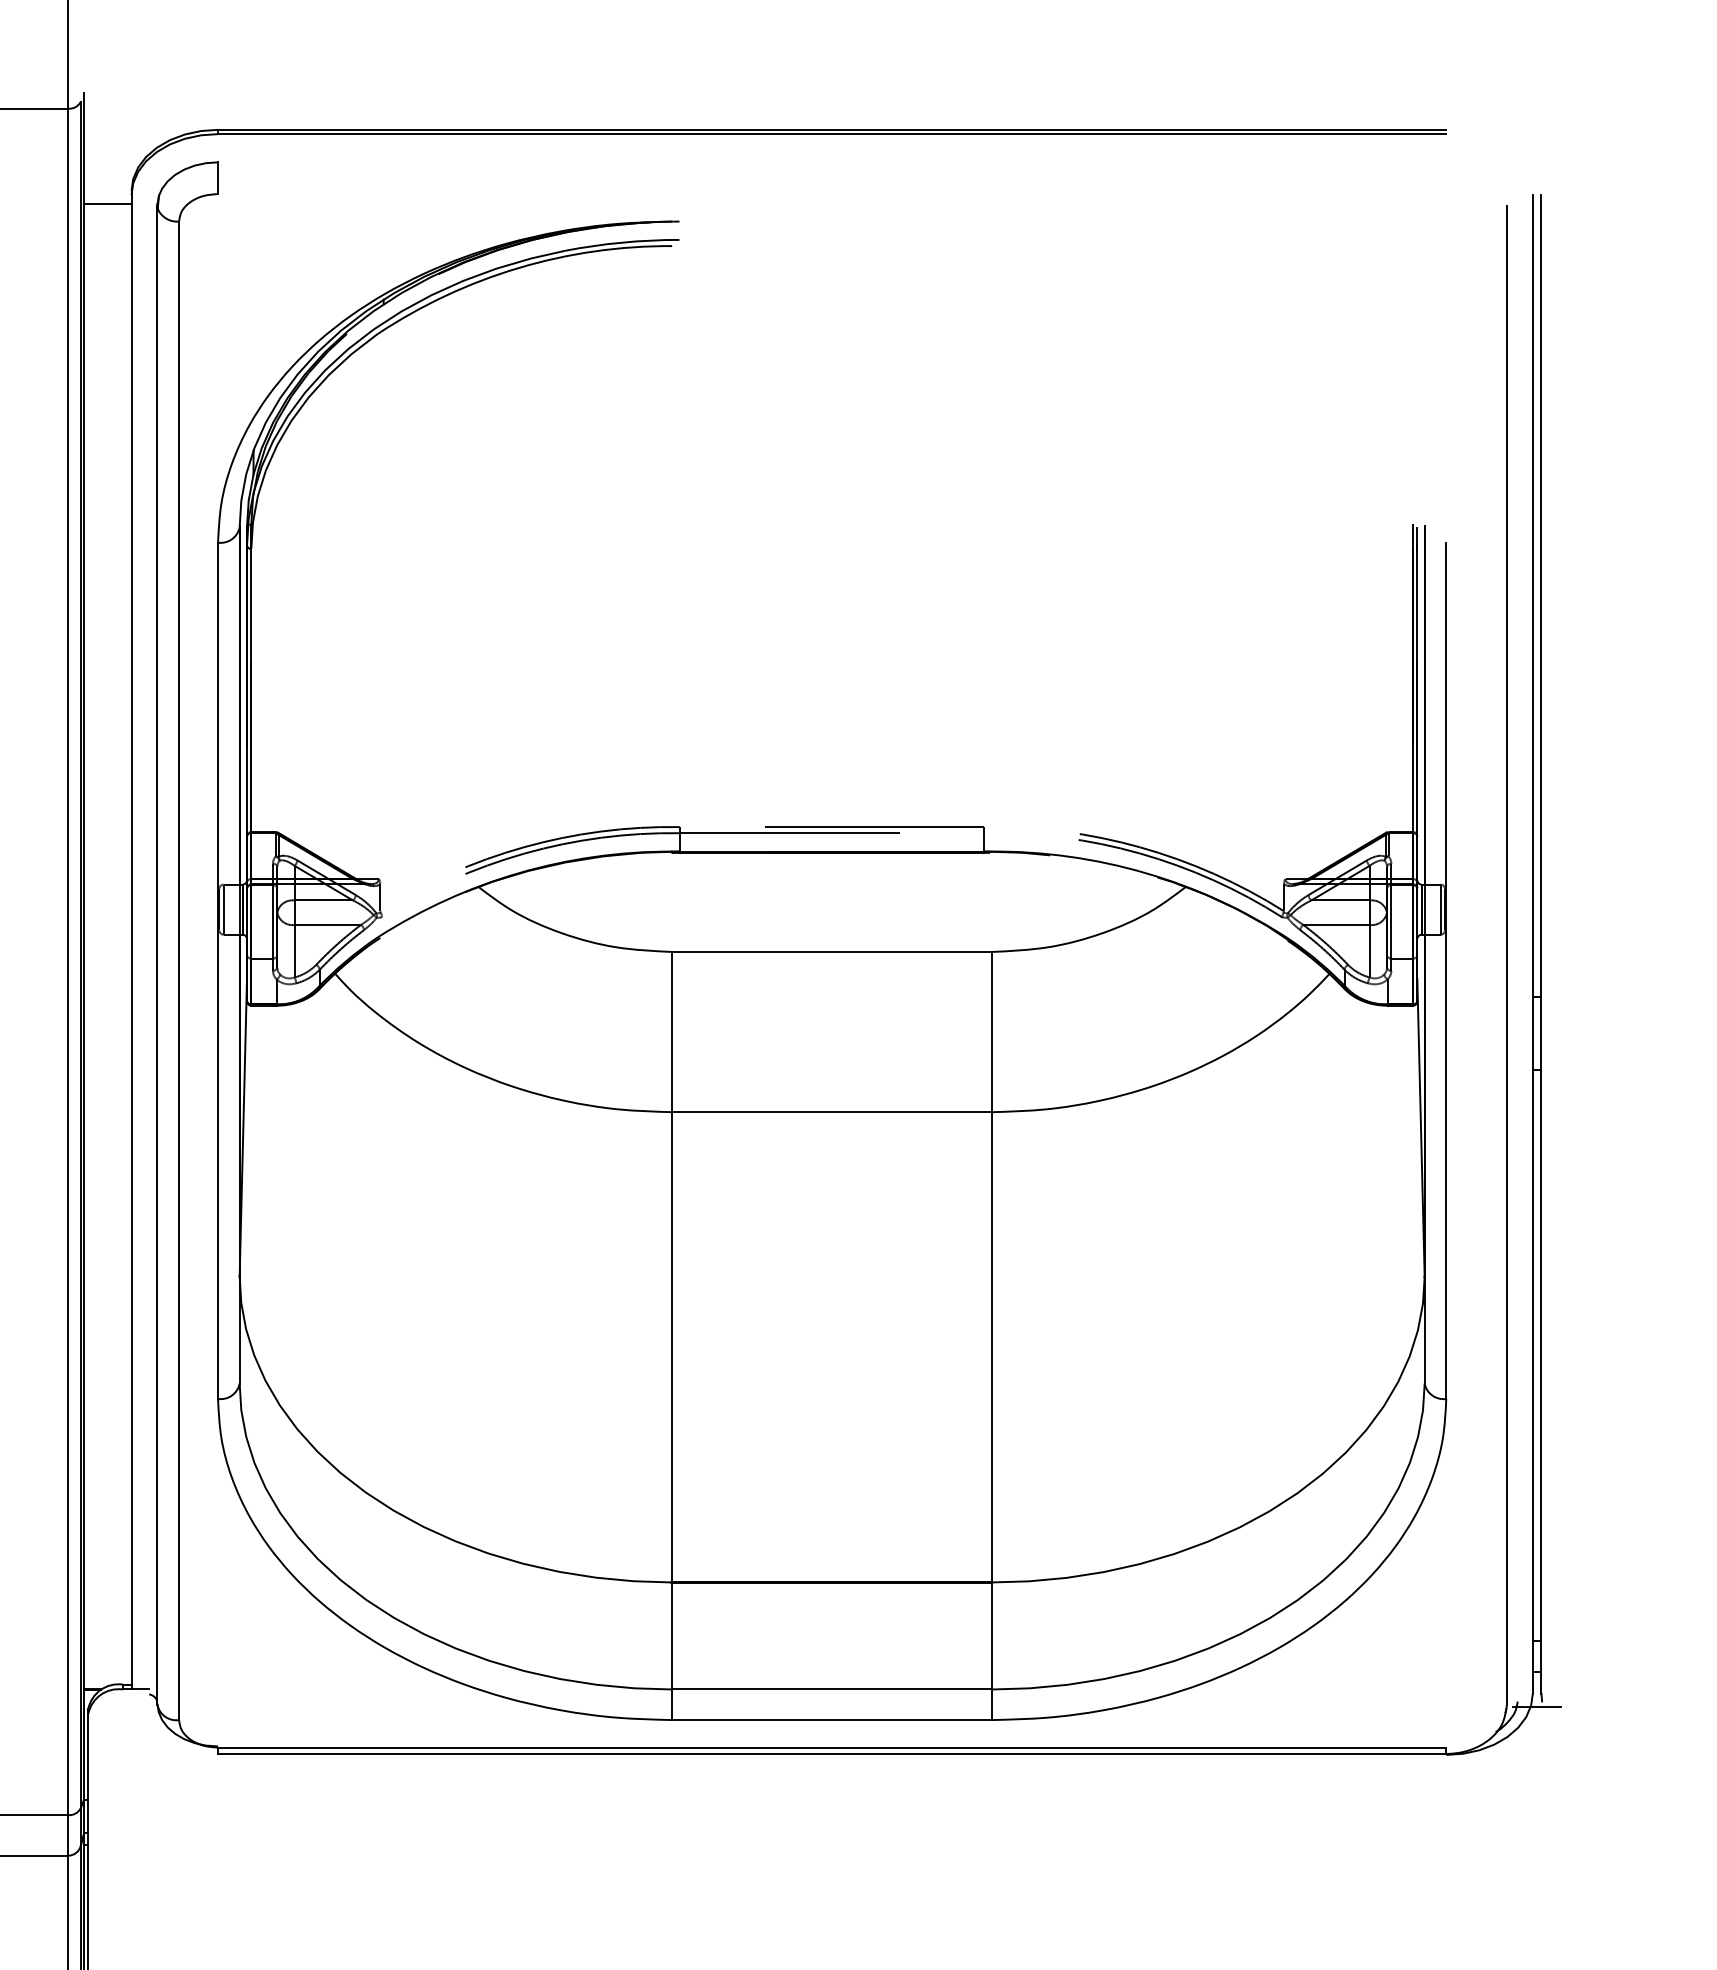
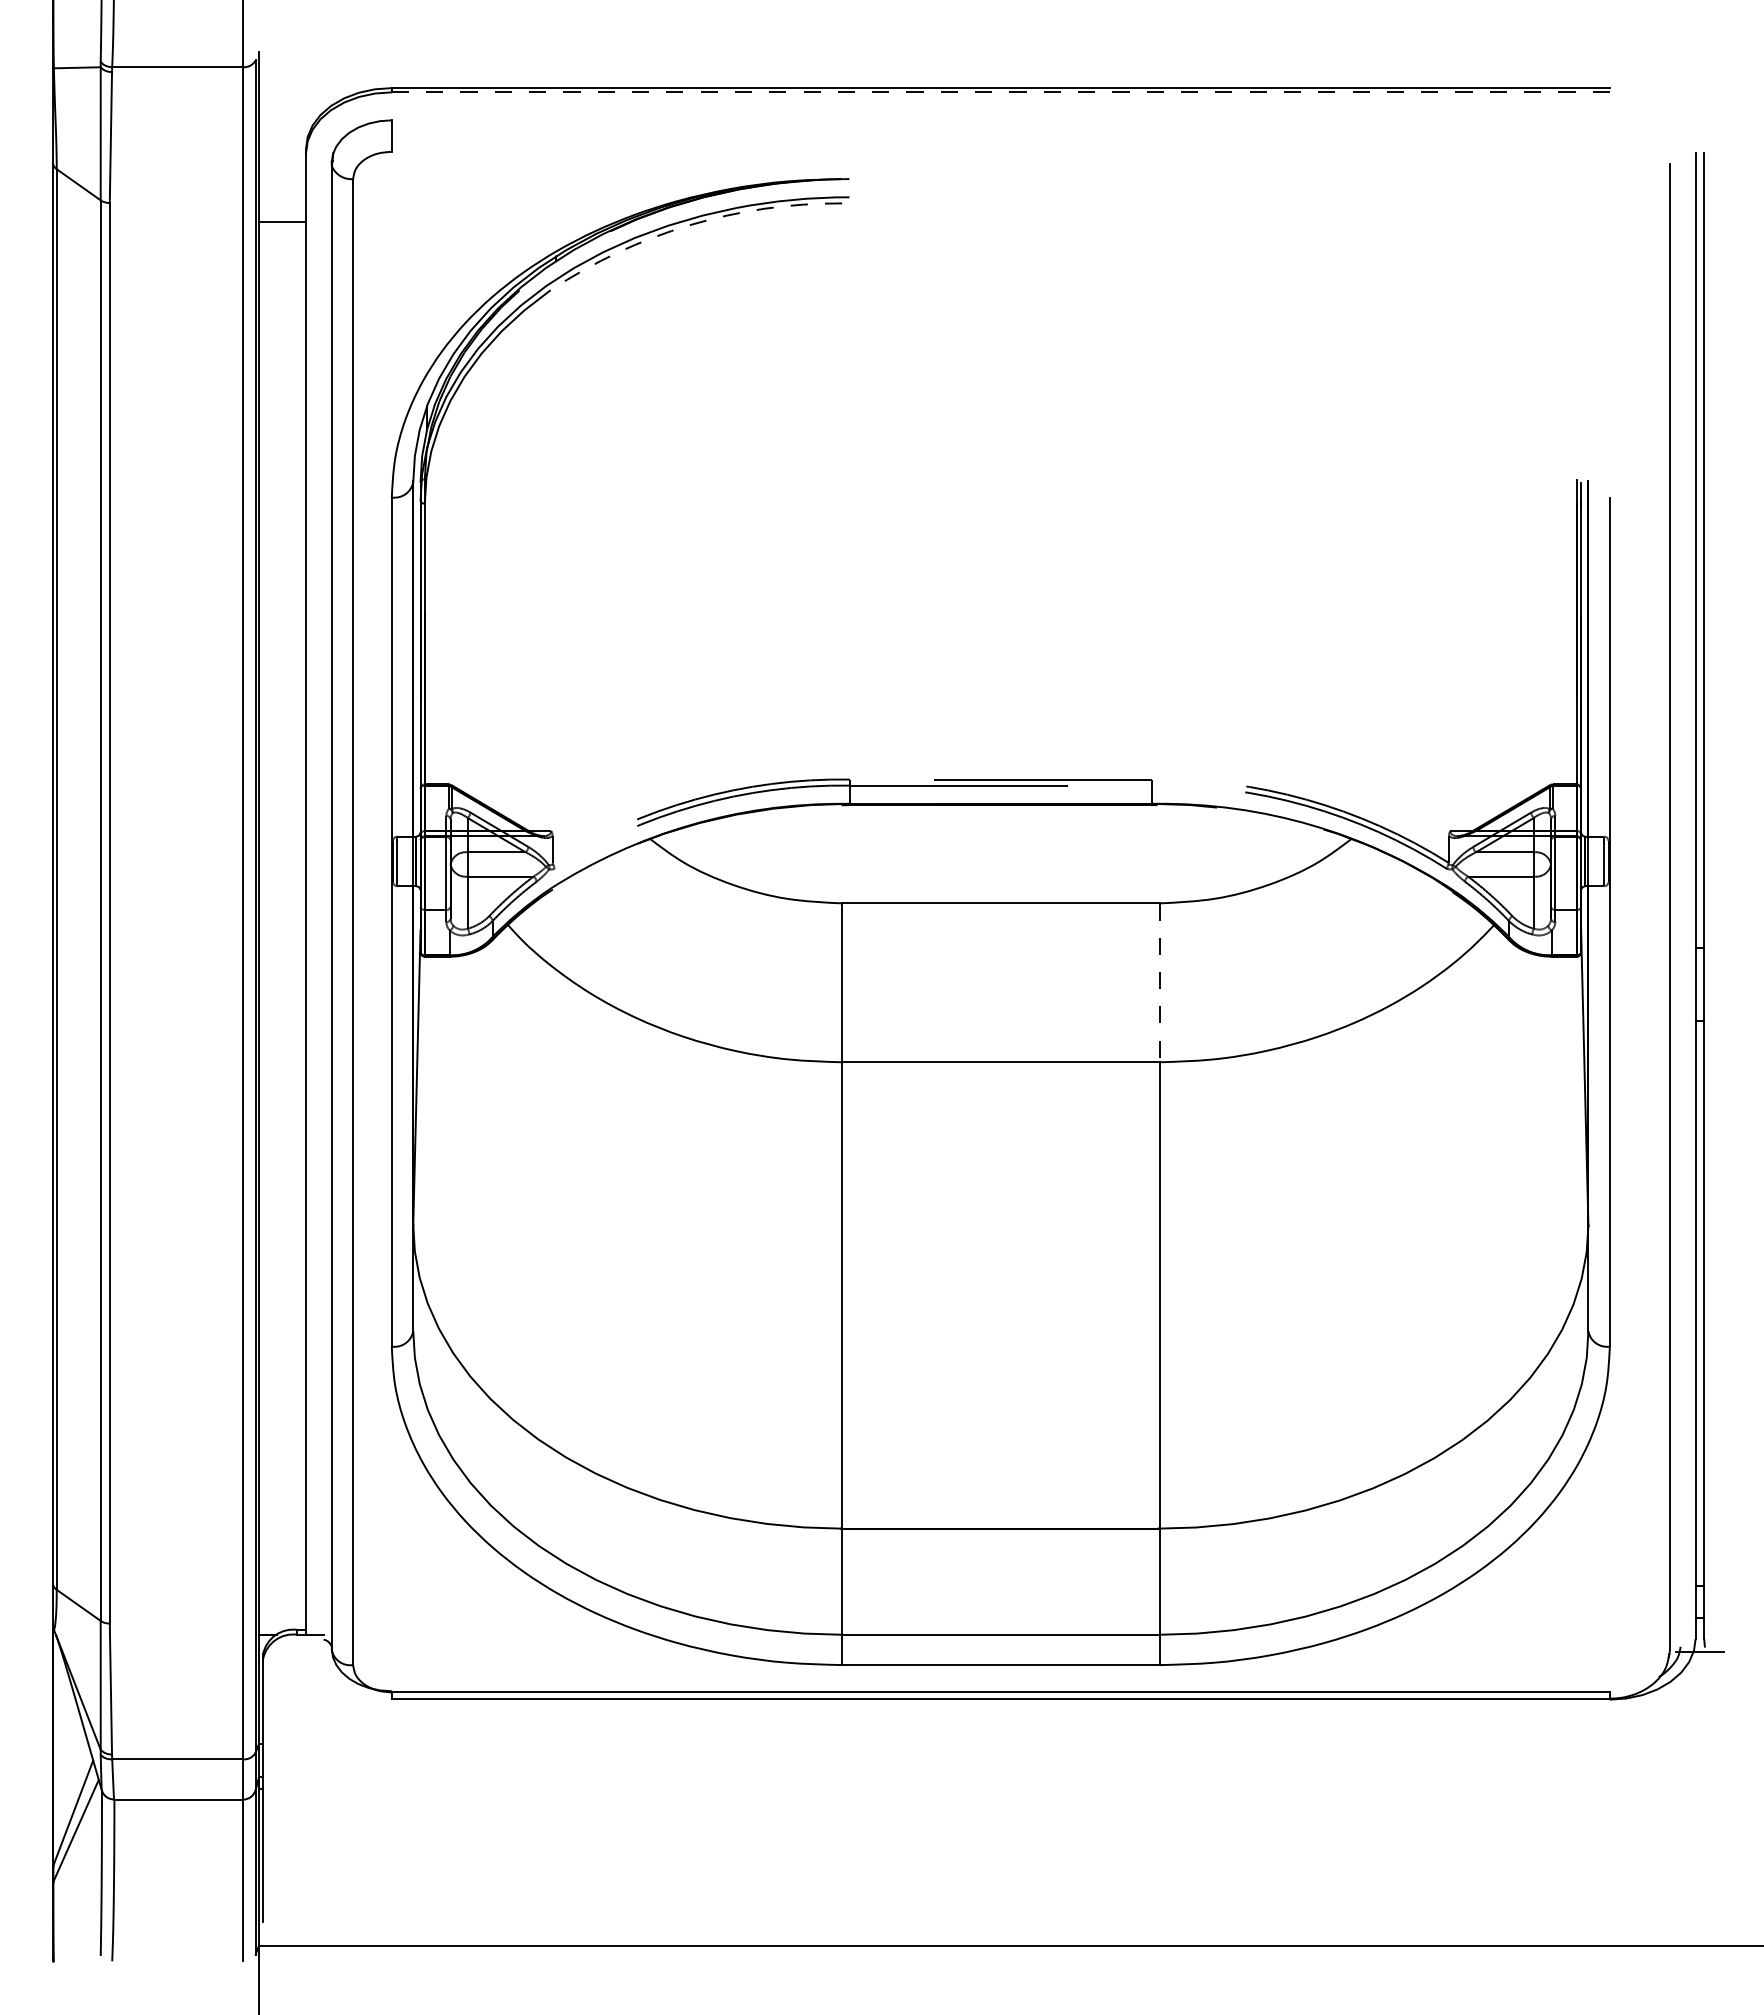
line: (831, 134) -> (1000, 92), solid -> dashed
line: (107, 203) -> (282, 222), moved
arc: (518, 268) -> (689, 225), solid -> dashed
line: (992, 1032) -> (1159, 983), solid -> dashed

